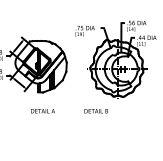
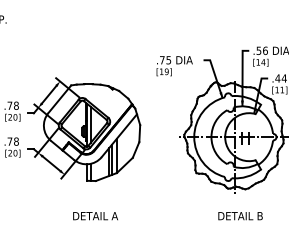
text: (96, 111) -> (240, 216), moved

